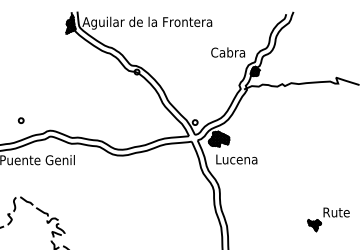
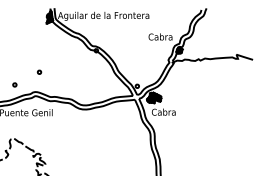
part: (55, 102) -> (39, 72), added
text: (236, 159) -> (166, 112), Lucena -> Cabra
part: (328, 219) -> (231, 154), removed

